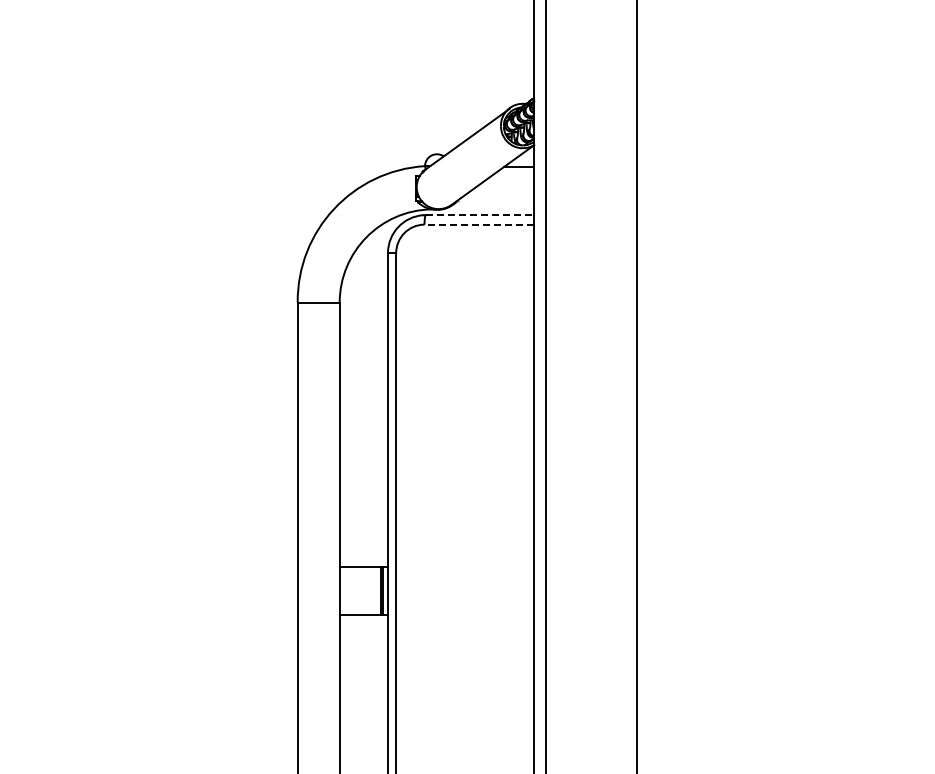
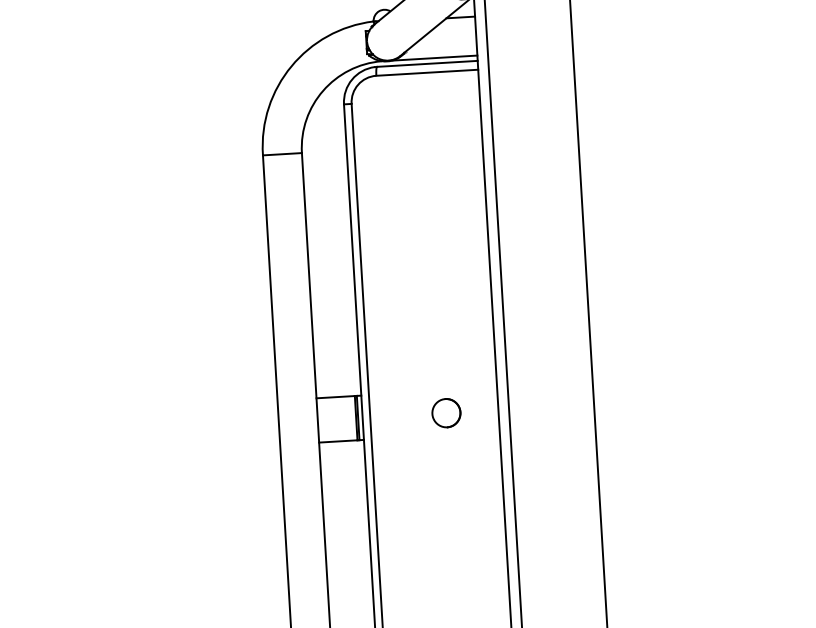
line: (488, 209) -> (434, 58), added
line: (480, 215) -> (427, 64), dashed -> solid
line: (479, 224) -> (427, 72), dashed -> solid
part: (478, 591) -> (446, 413), added

